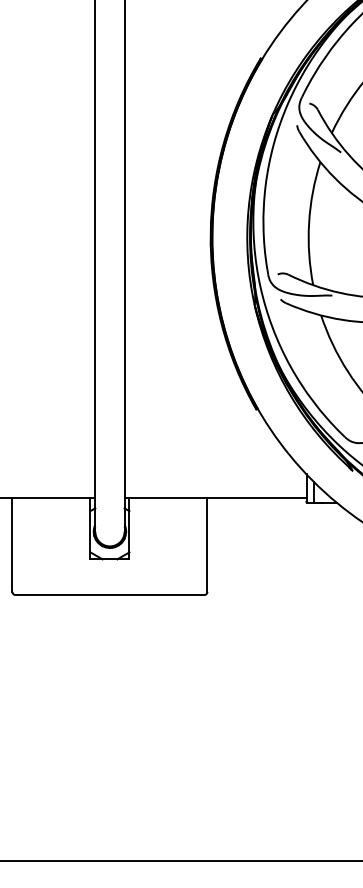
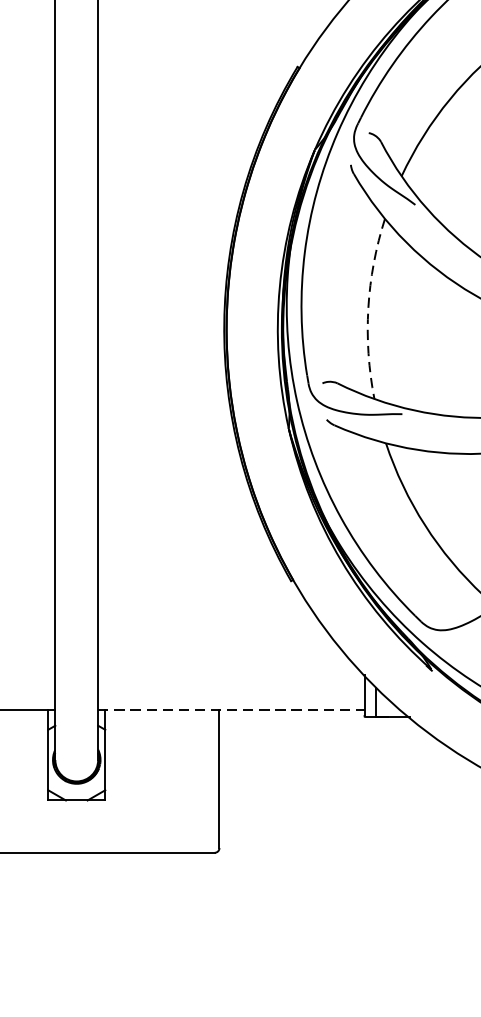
arc: (309, 223) -> (368, 308), solid -> dashed
line: (215, 497) -> (231, 709), solid -> dashed

